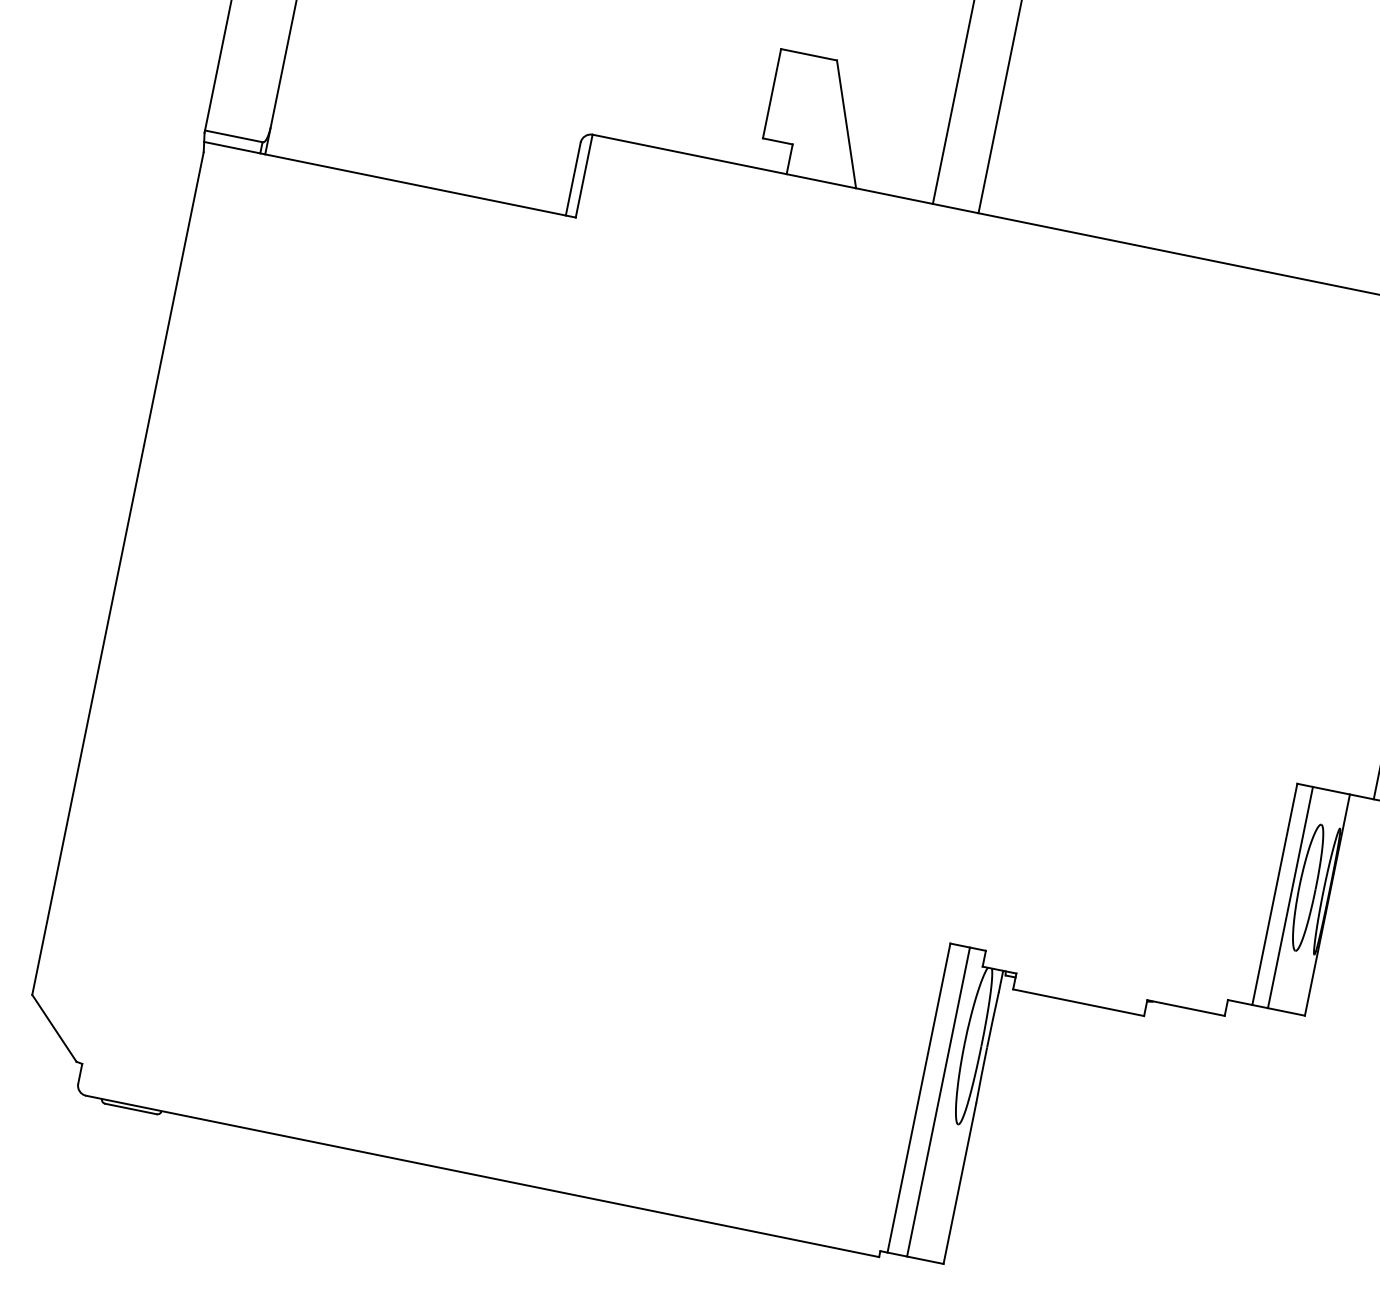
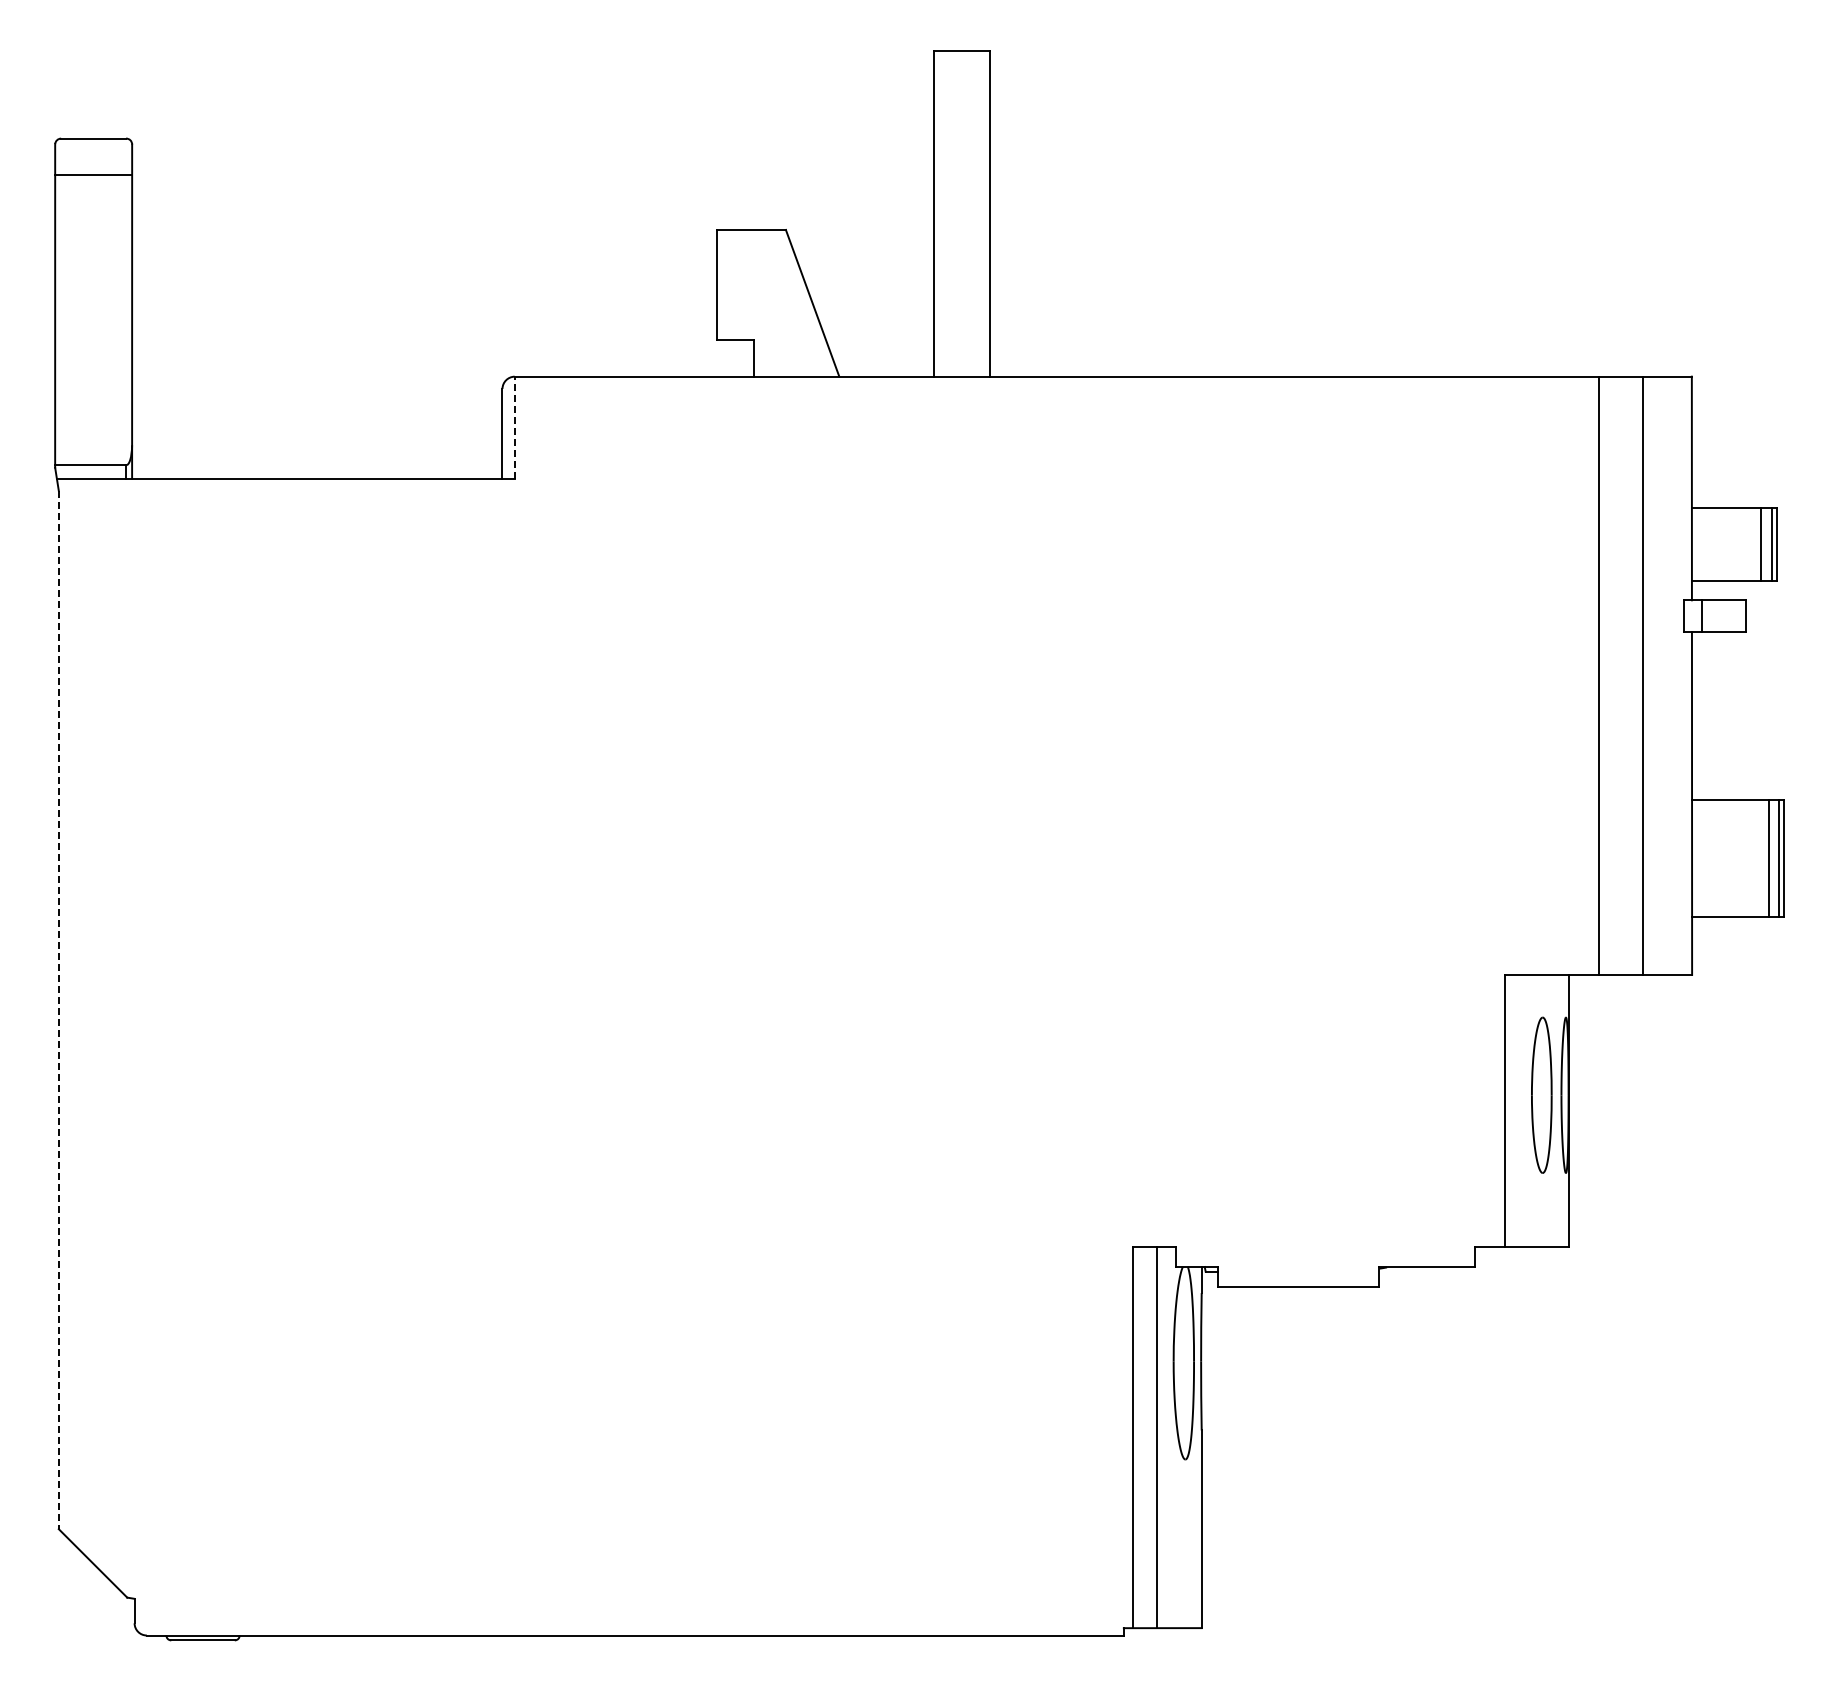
line: (584, 175) -> (514, 427), solid -> dashed
line: (117, 573) -> (58, 1010), solid -> dashed
line: (1290, 896) -> (1523, 1110), removed

